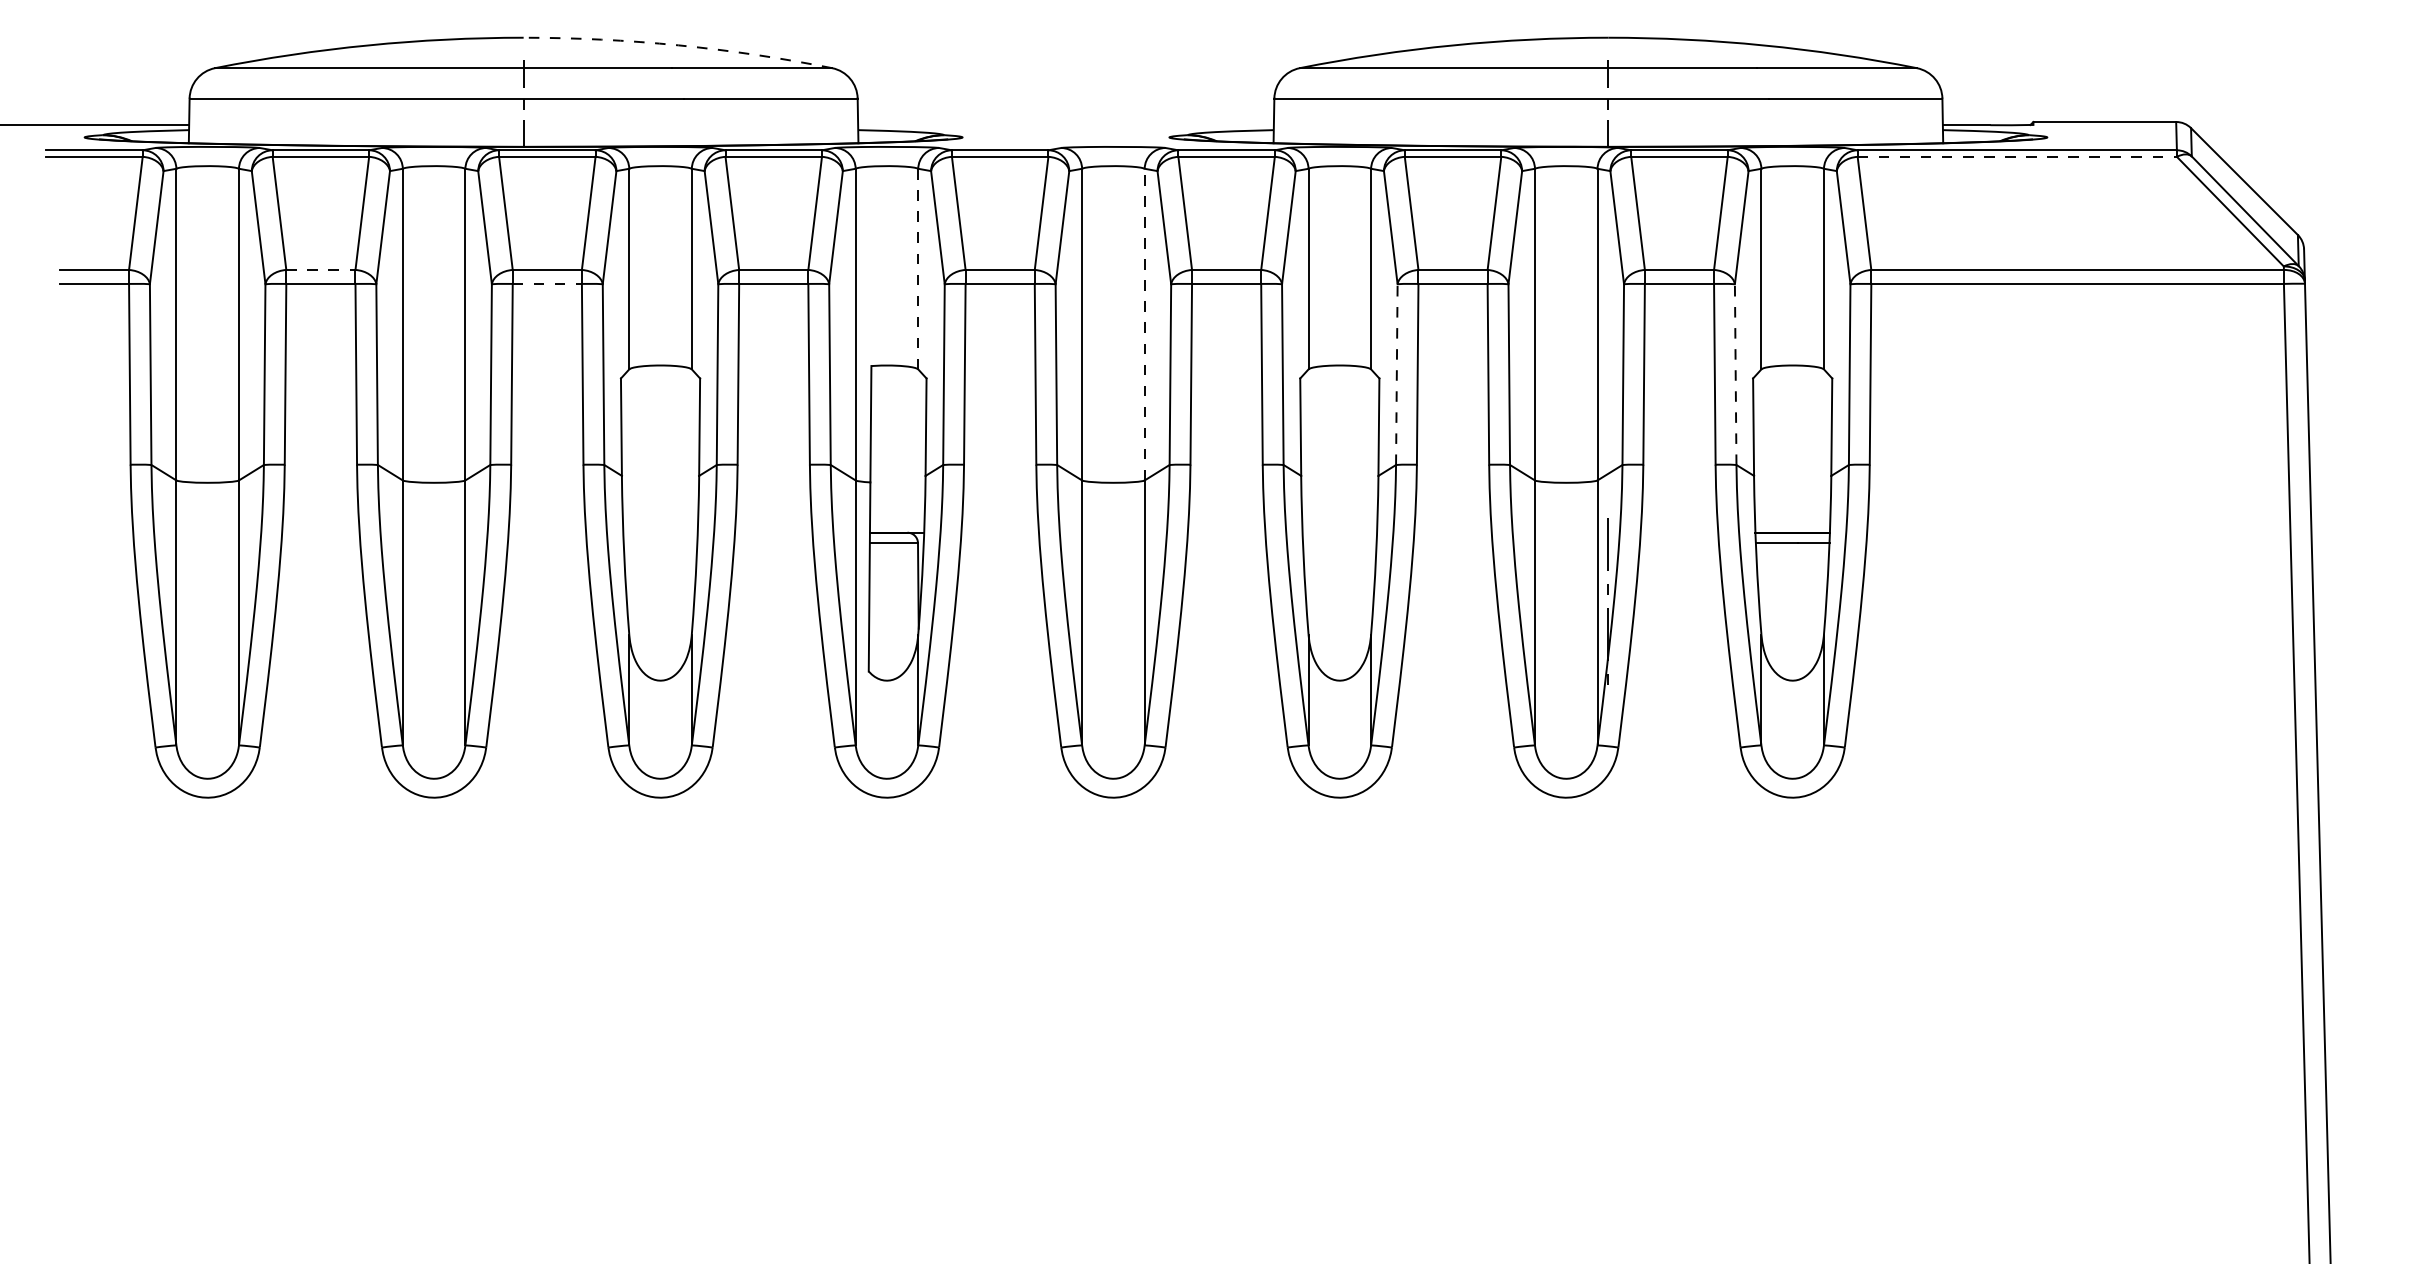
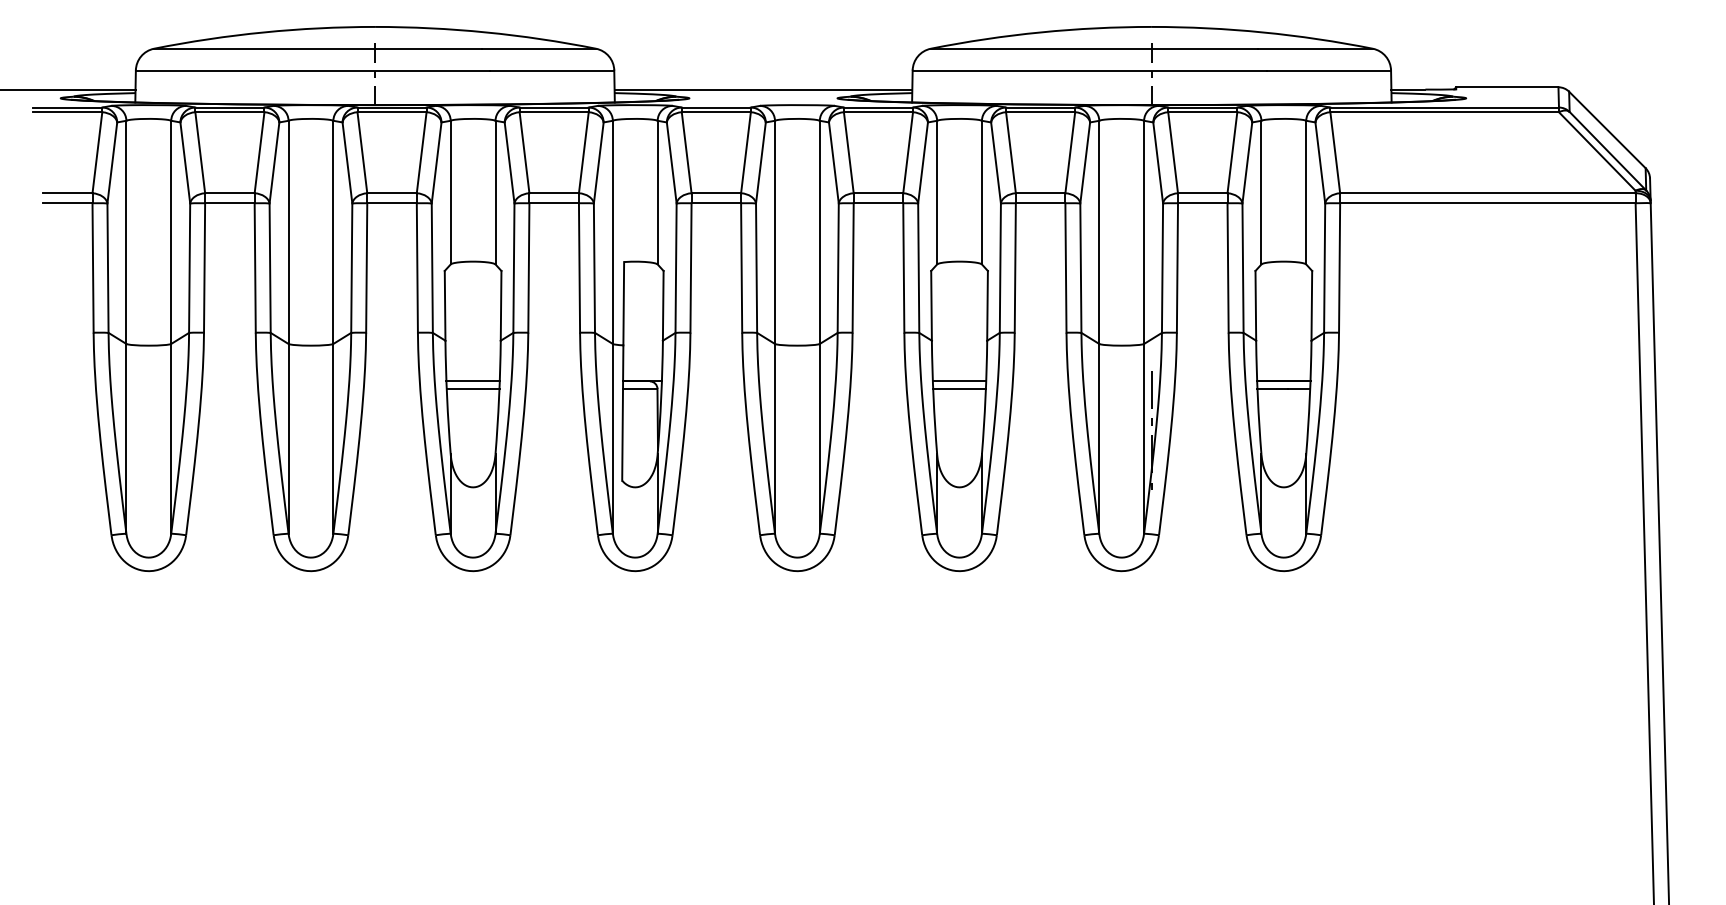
arc: (678, 45) -> (485, 32), dashed -> solid
line: (1065, 125) -> (763, 89), added
line: (2017, 156) -> (1444, 111), dashed -> solid
line: (918, 268) -> (657, 192), dashed -> solid
line: (320, 269) -> (229, 192), dashed -> solid
line: (547, 283) -> (392, 202), dashed -> solid
line: (1144, 324) -> (819, 232), dashed -> solid
line: (1396, 374) -> (1000, 268), dashed -> solid
line: (1735, 374) -> (1242, 268), dashed -> solid
line: (660, 532) -> (473, 381), added
line: (1339, 532) -> (959, 381), added
line: (660, 543) -> (473, 389), added
line: (1339, 543) -> (959, 389), added

